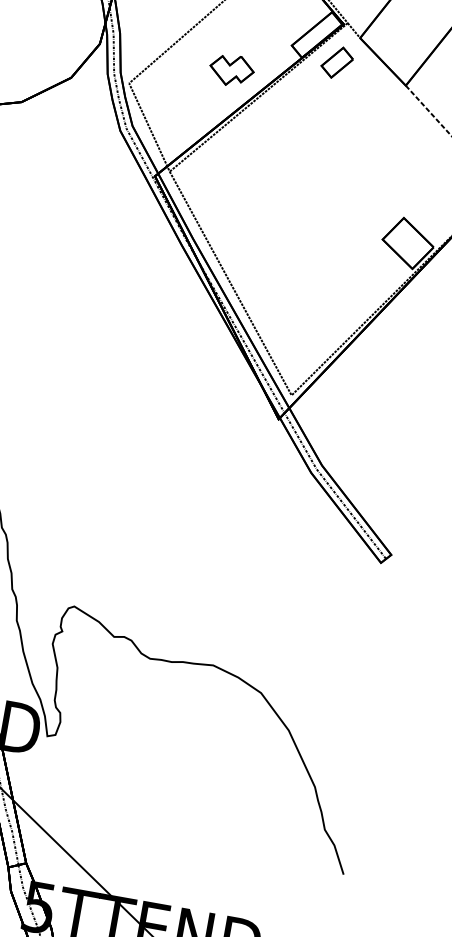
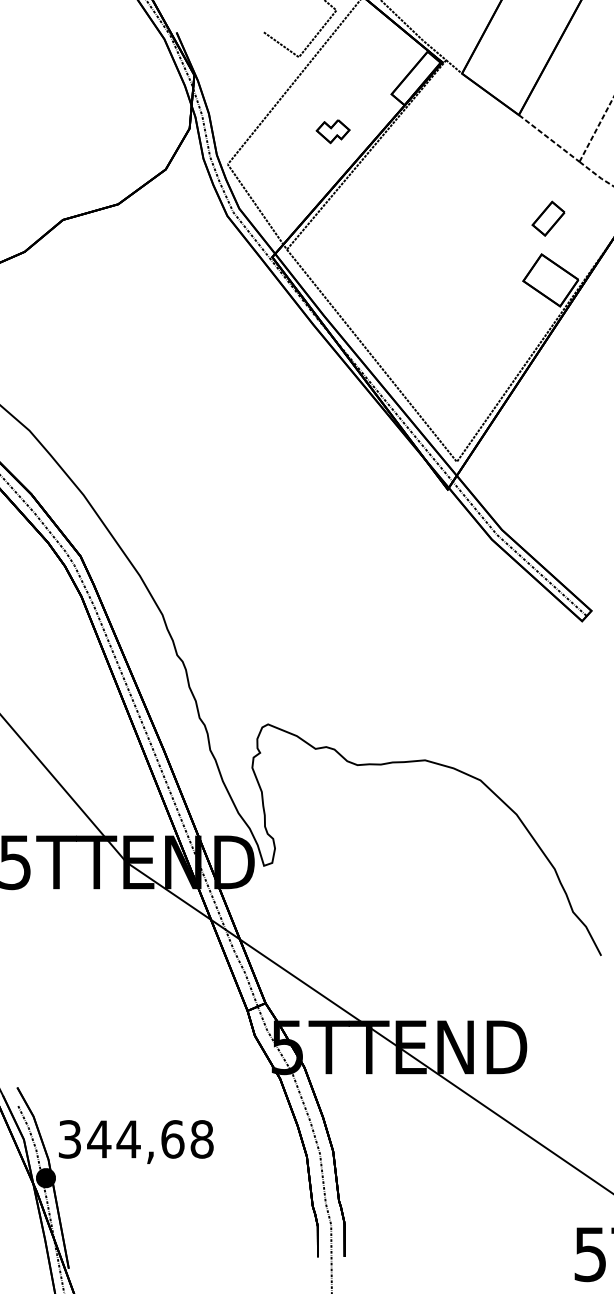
part: (337, 62) -> (548, 218), moved
part: (231, 70) -> (332, 131), size x0.7

